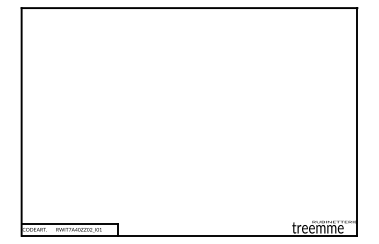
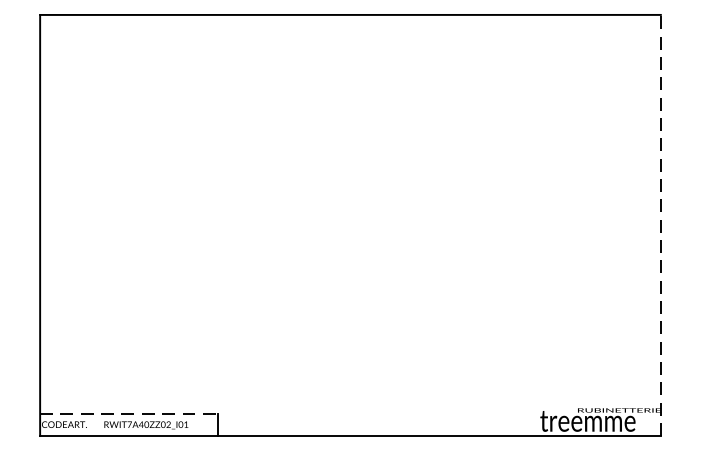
line: (357, 121) -> (661, 224), solid -> dashed
line: (70, 223) -> (130, 413), solid -> dashed

